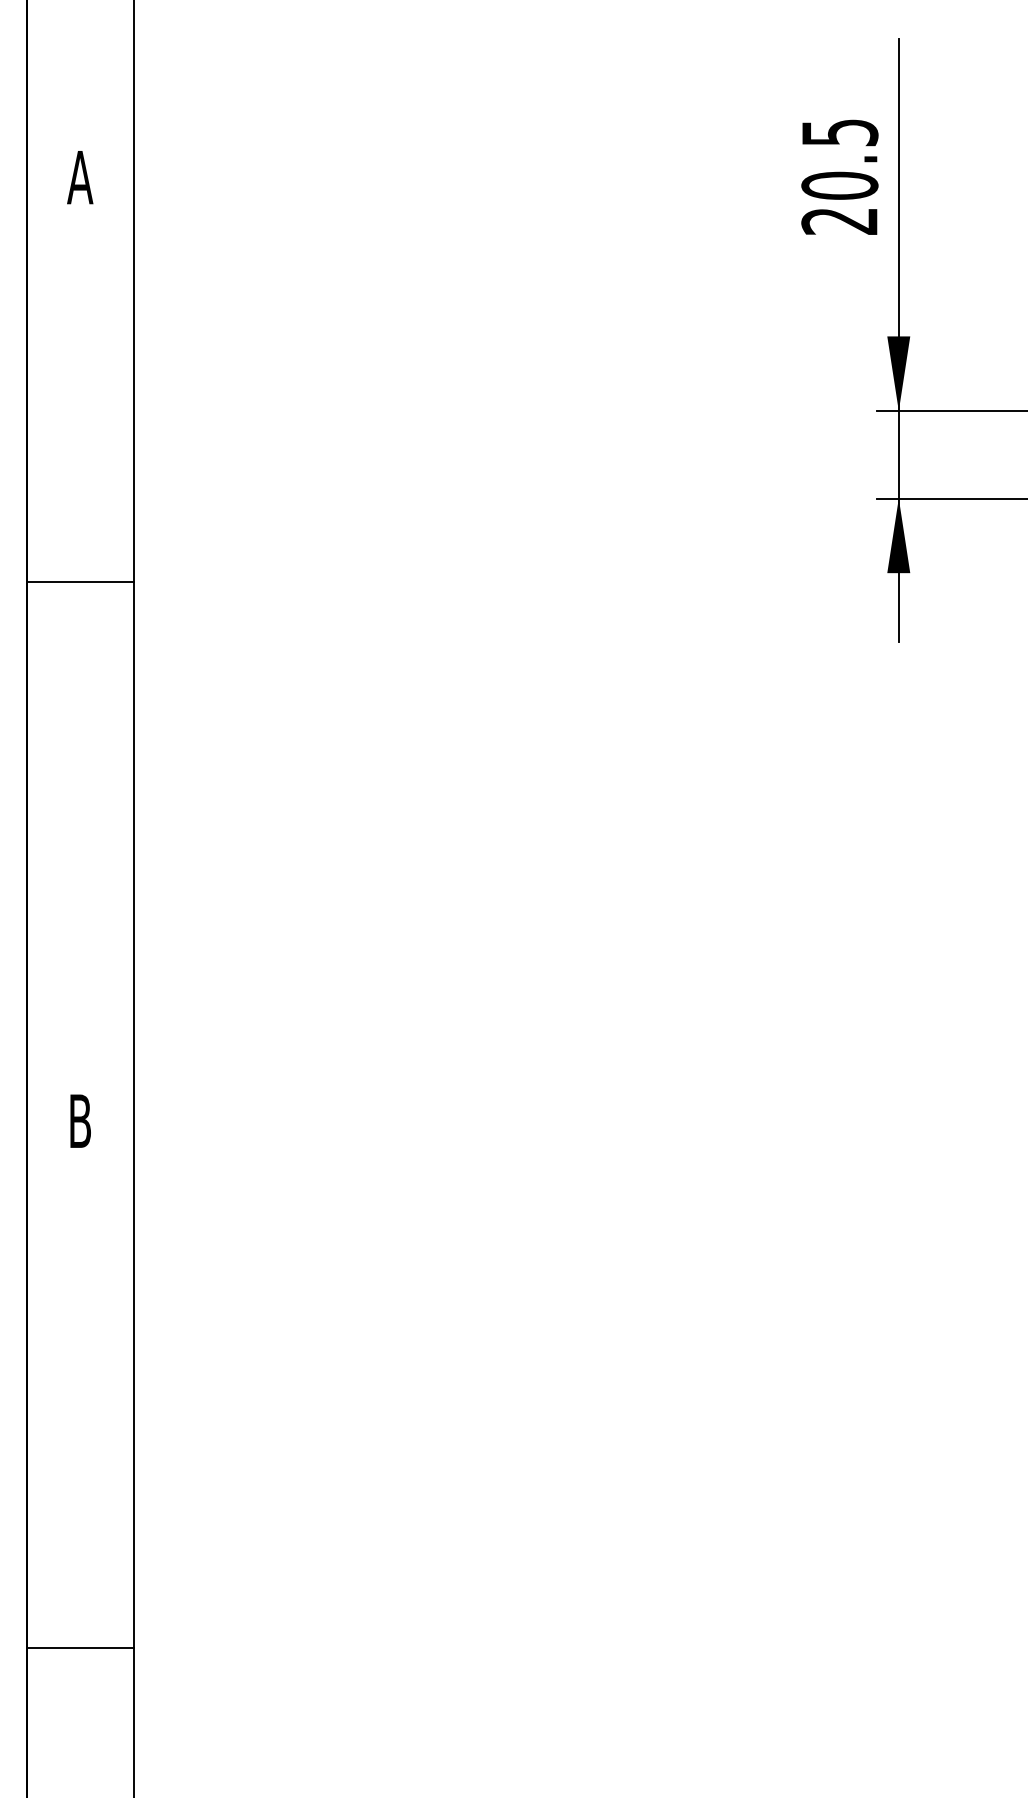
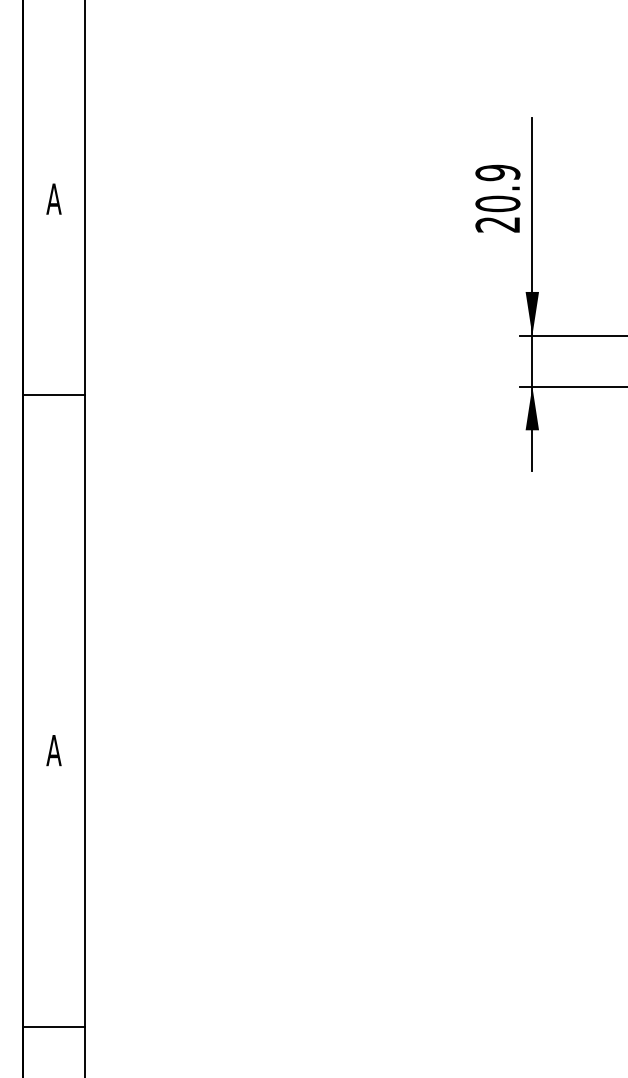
text: (839, 131) -> (497, 172), 20.5 -> 20.9
line: (81, 582) -> (54, 394), moved
text: (79, 1121) -> (53, 750), B -> A
line: (81, 1648) -> (54, 1026), moved

